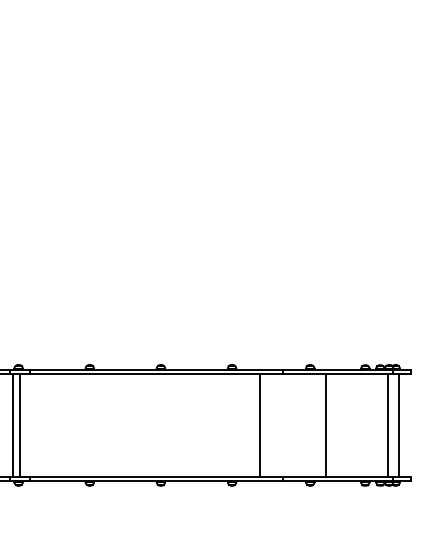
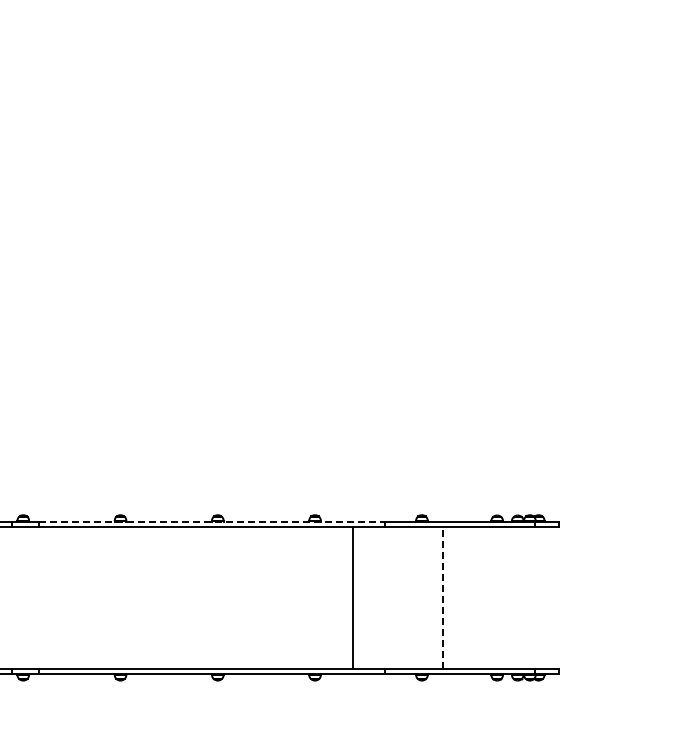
line: (157, 369) -> (212, 521), solid -> dashed
line: (12, 425) -> (15, 597), removed
line: (20, 425) -> (25, 597), removed
line: (326, 425) -> (443, 597), solid -> dashed
line: (387, 425) -> (527, 597), removed
line: (399, 425) -> (543, 597), removed

